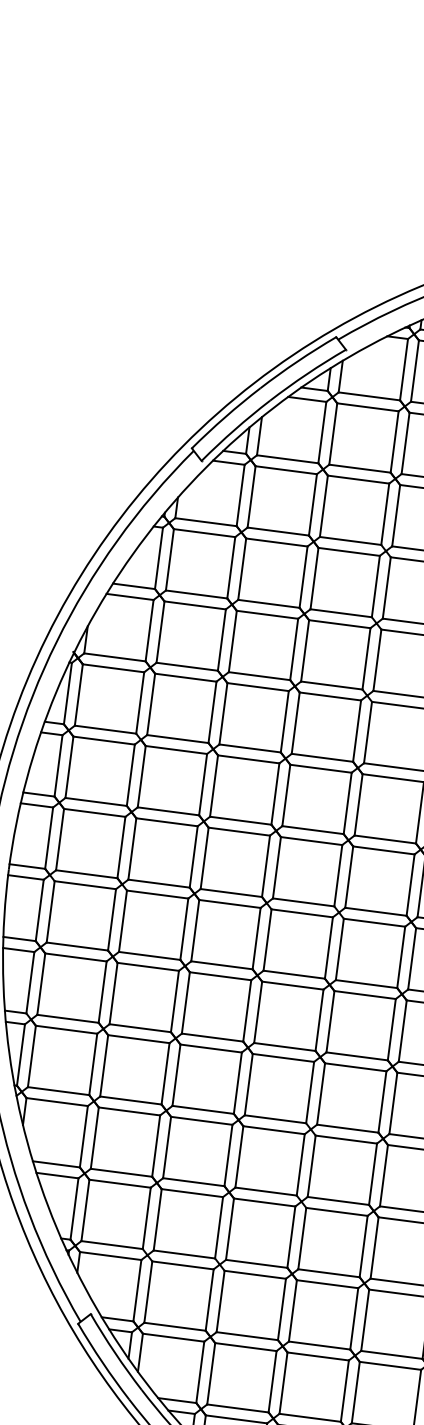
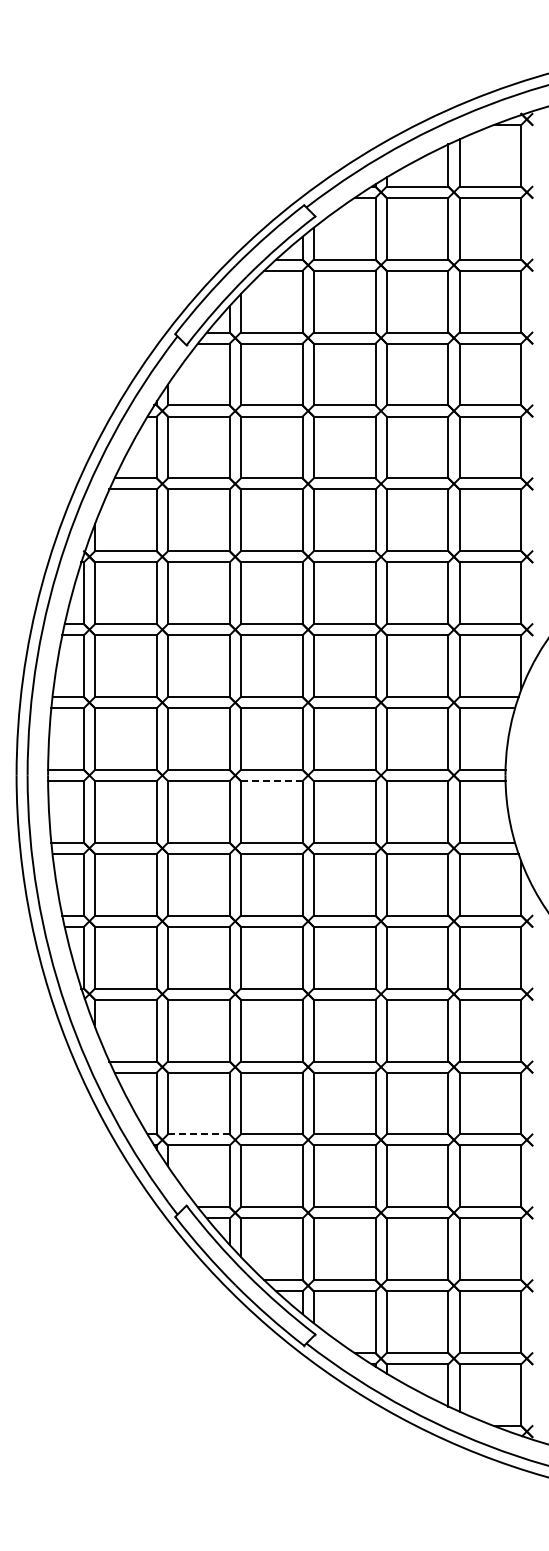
line: (229, 904) -> (271, 781), solid -> dashed
line: (111, 1245) -> (198, 1134), solid -> dashed

